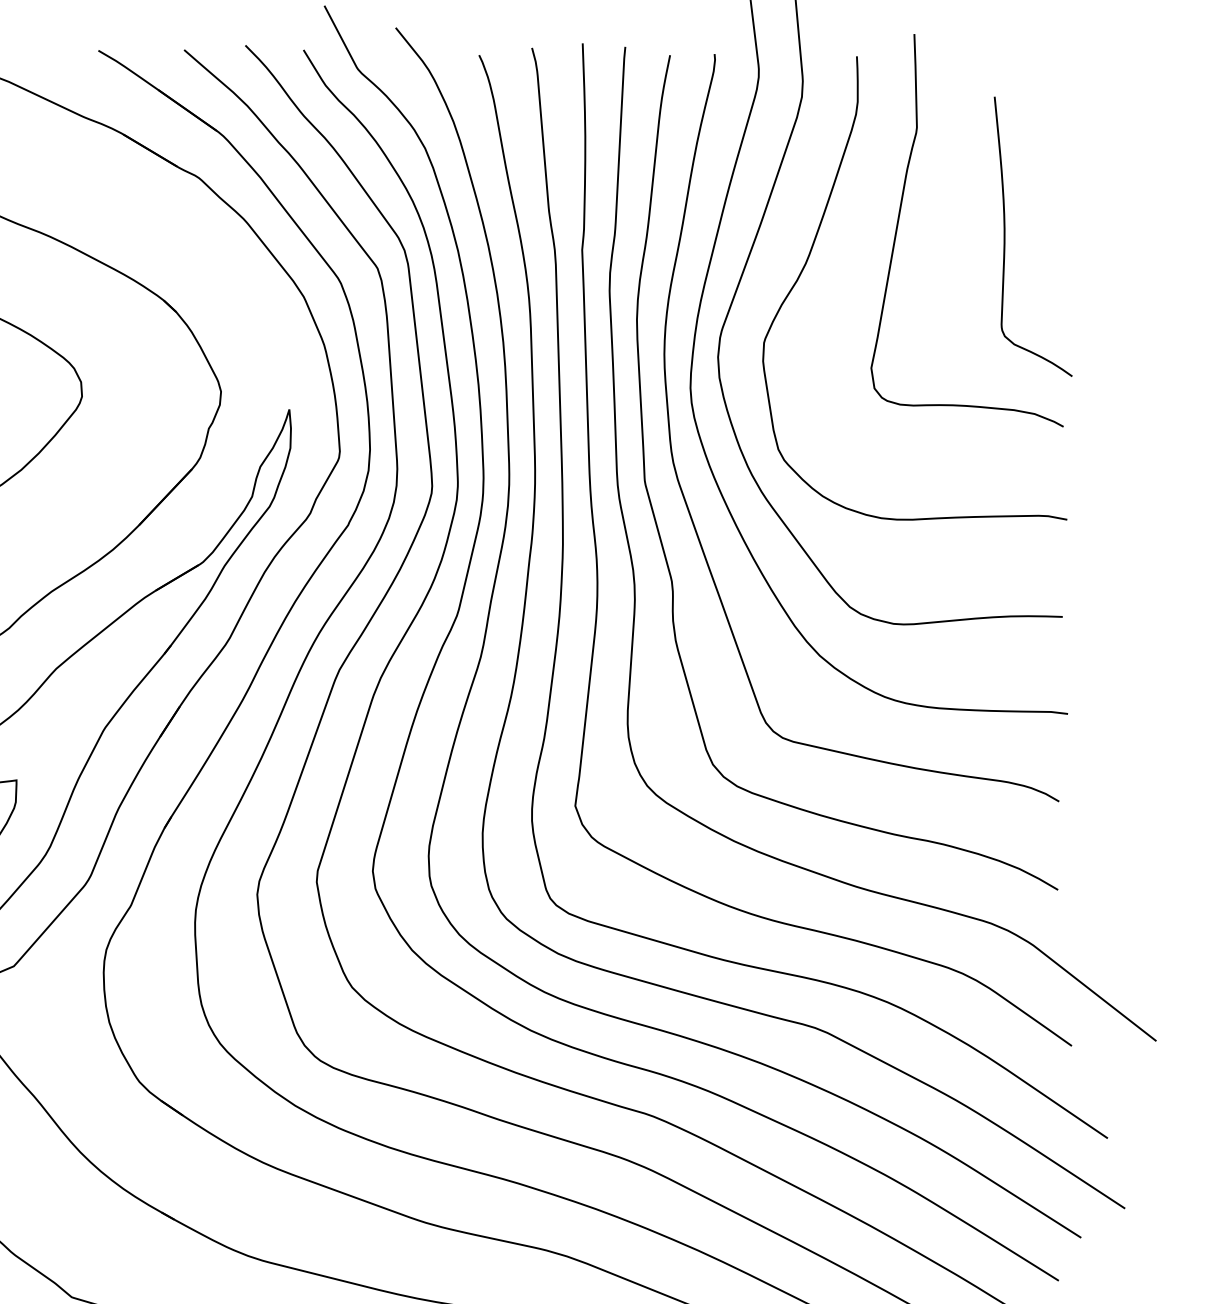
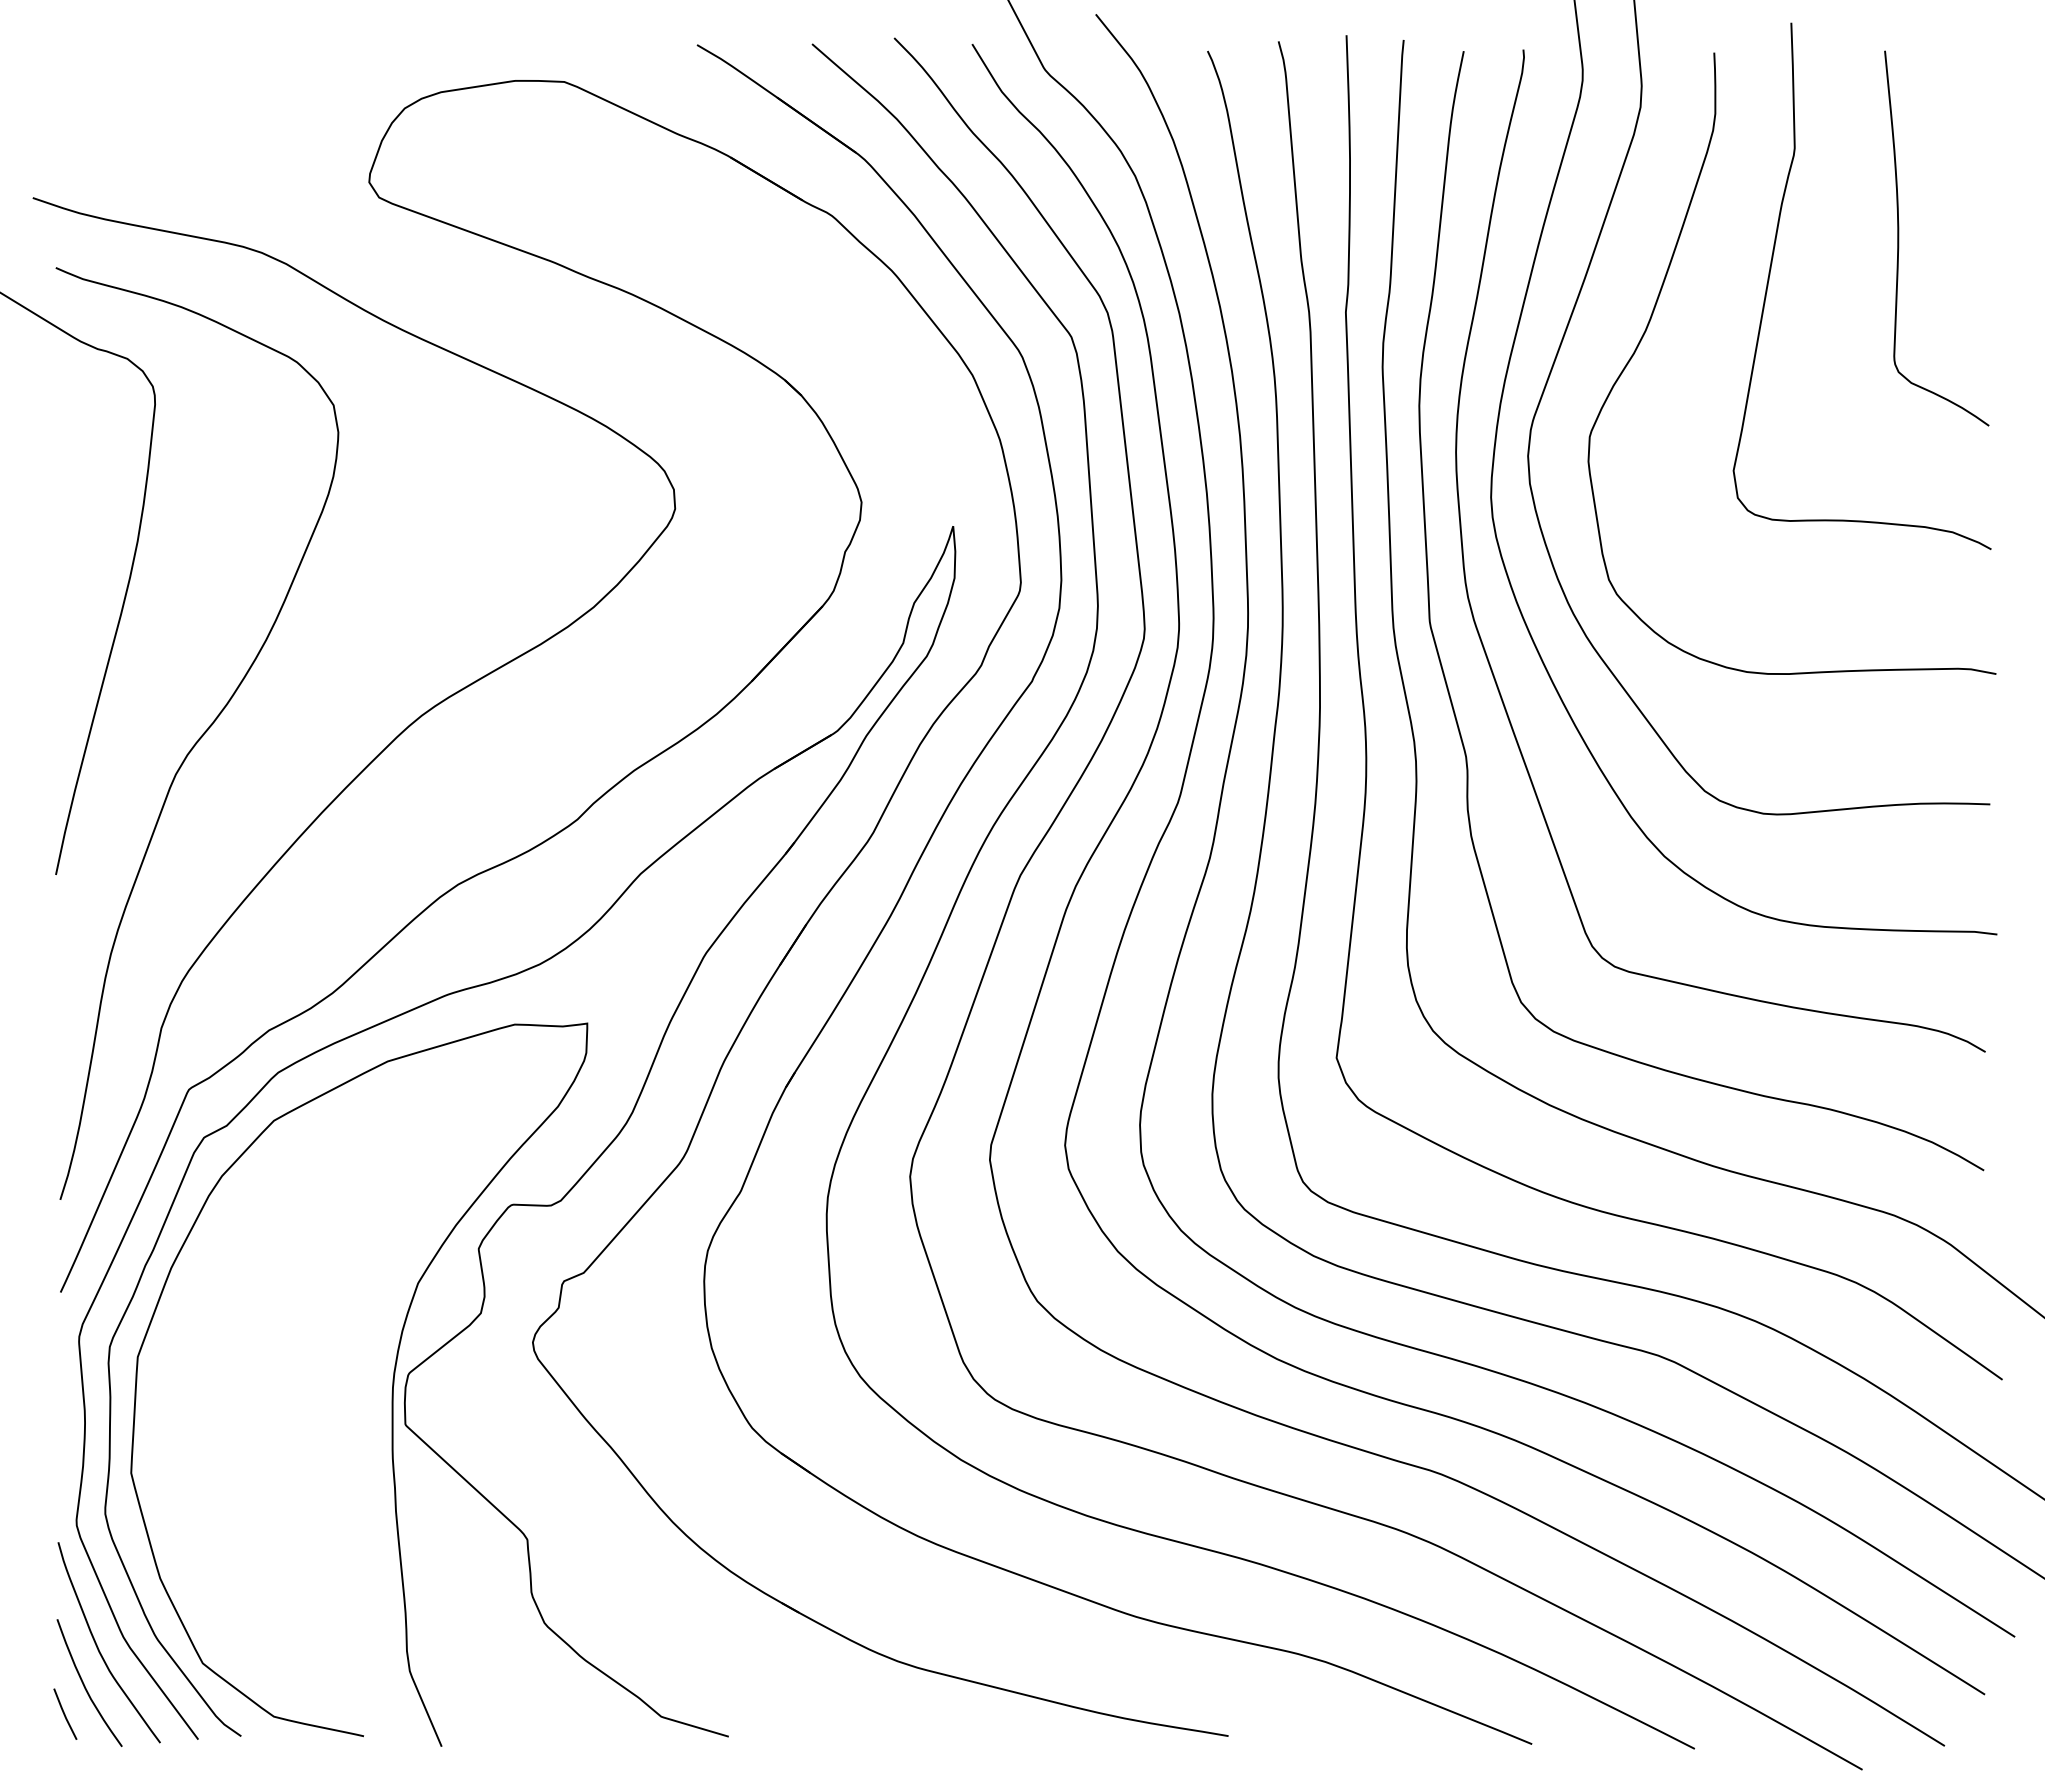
curve: (1005, 236) -> (1899, 238), moved

